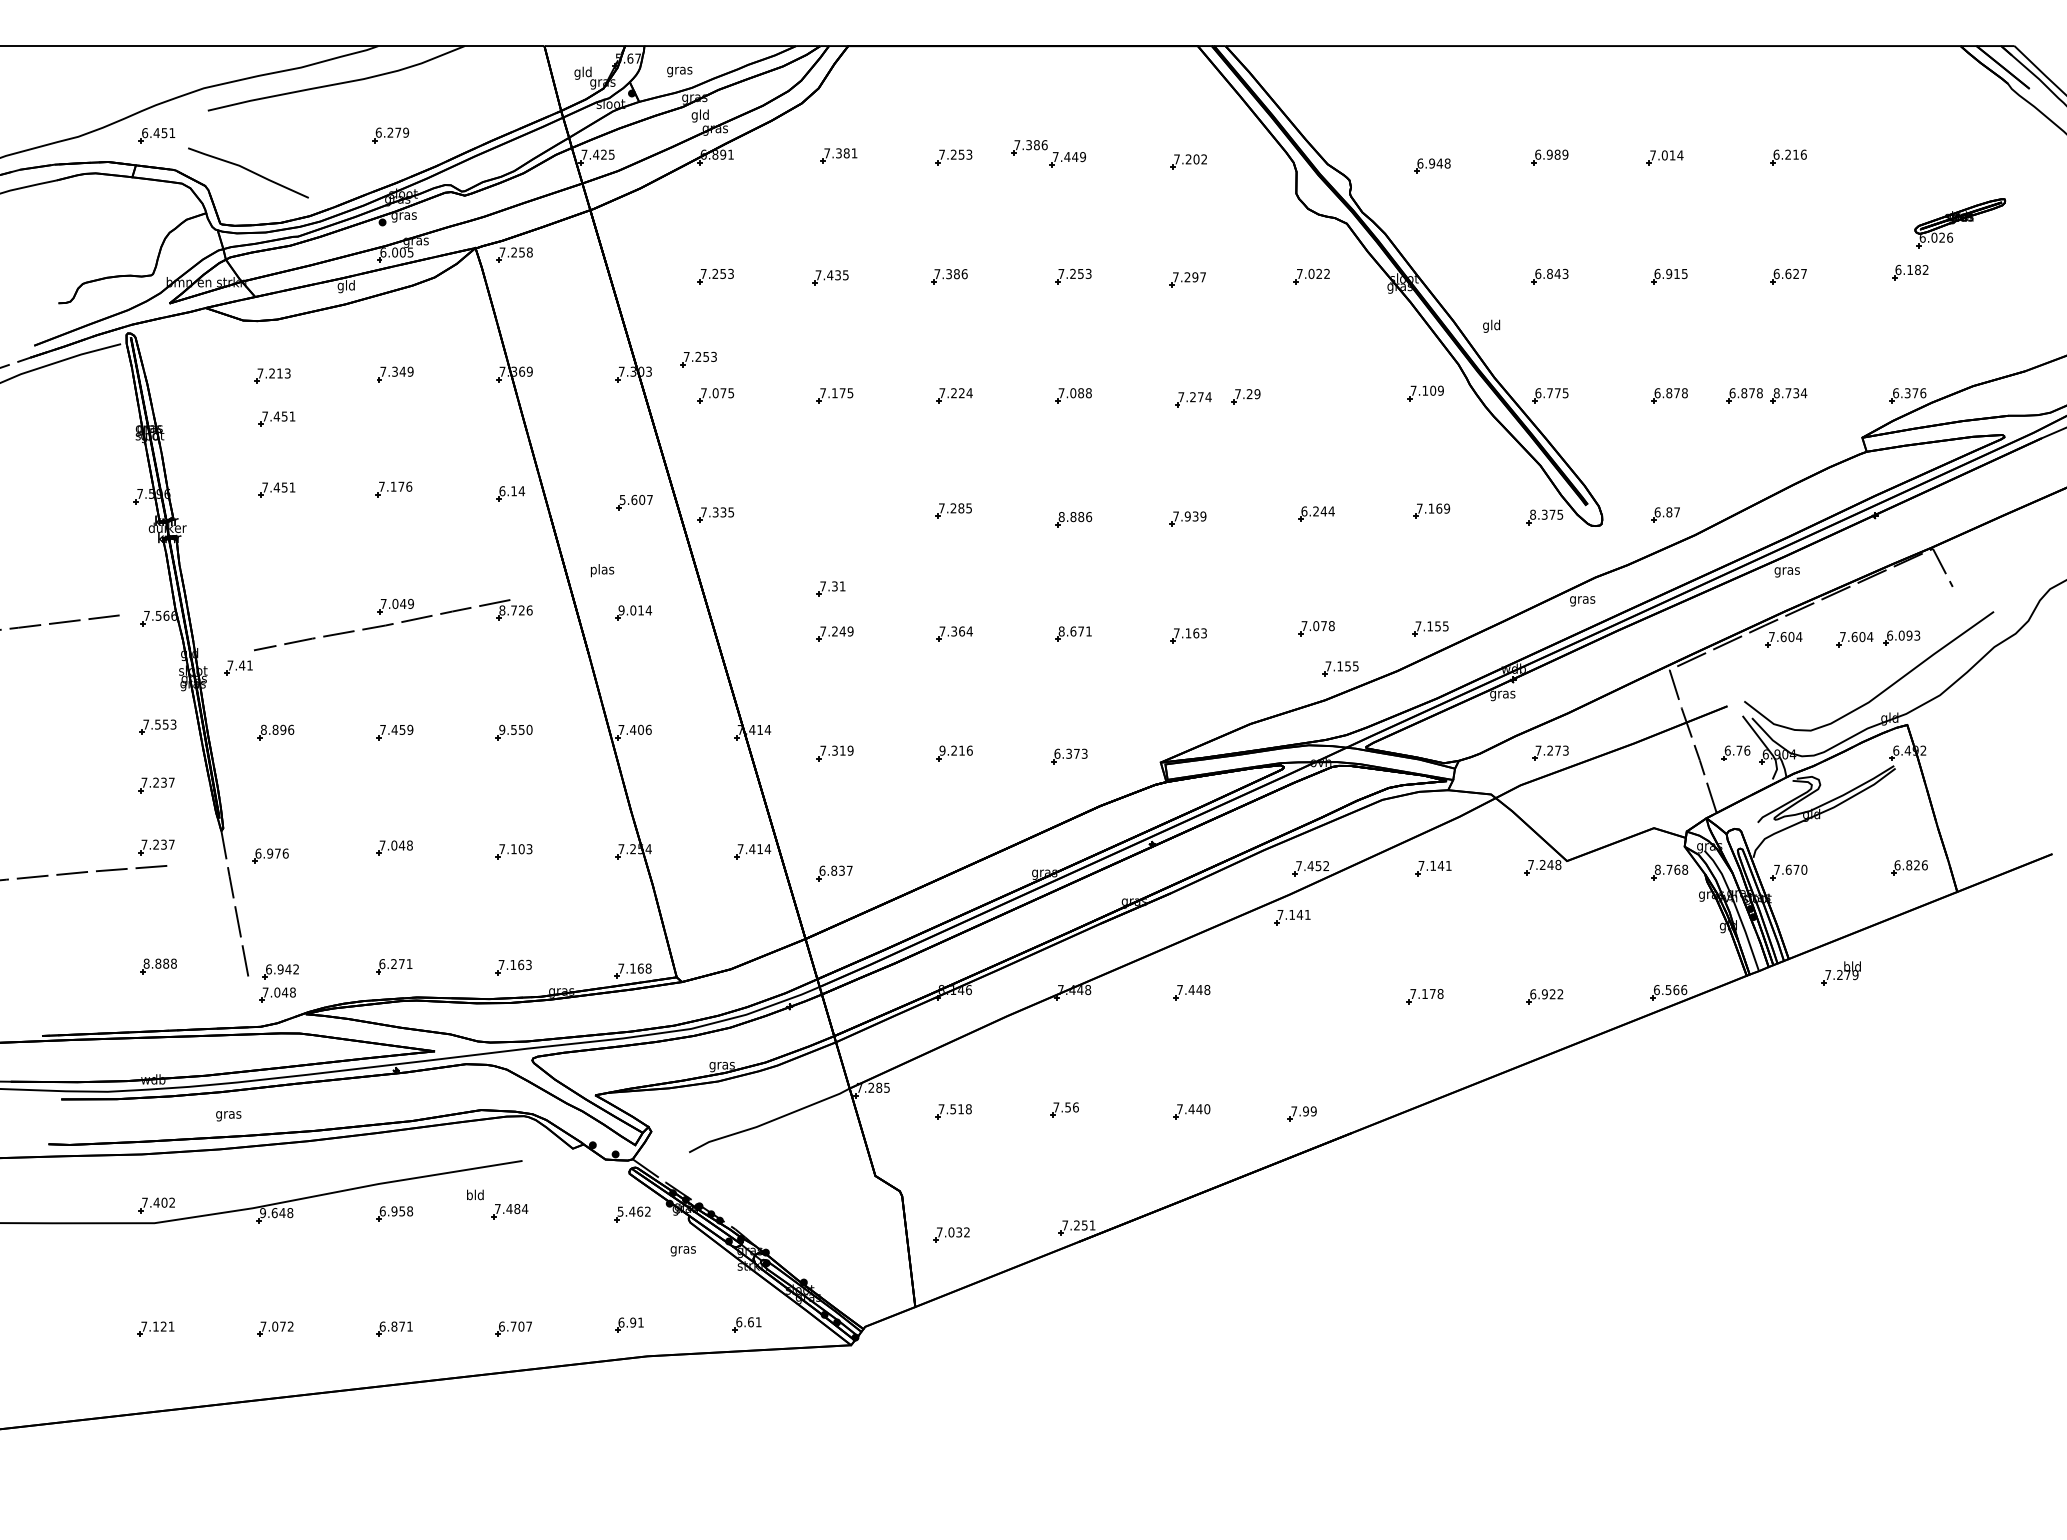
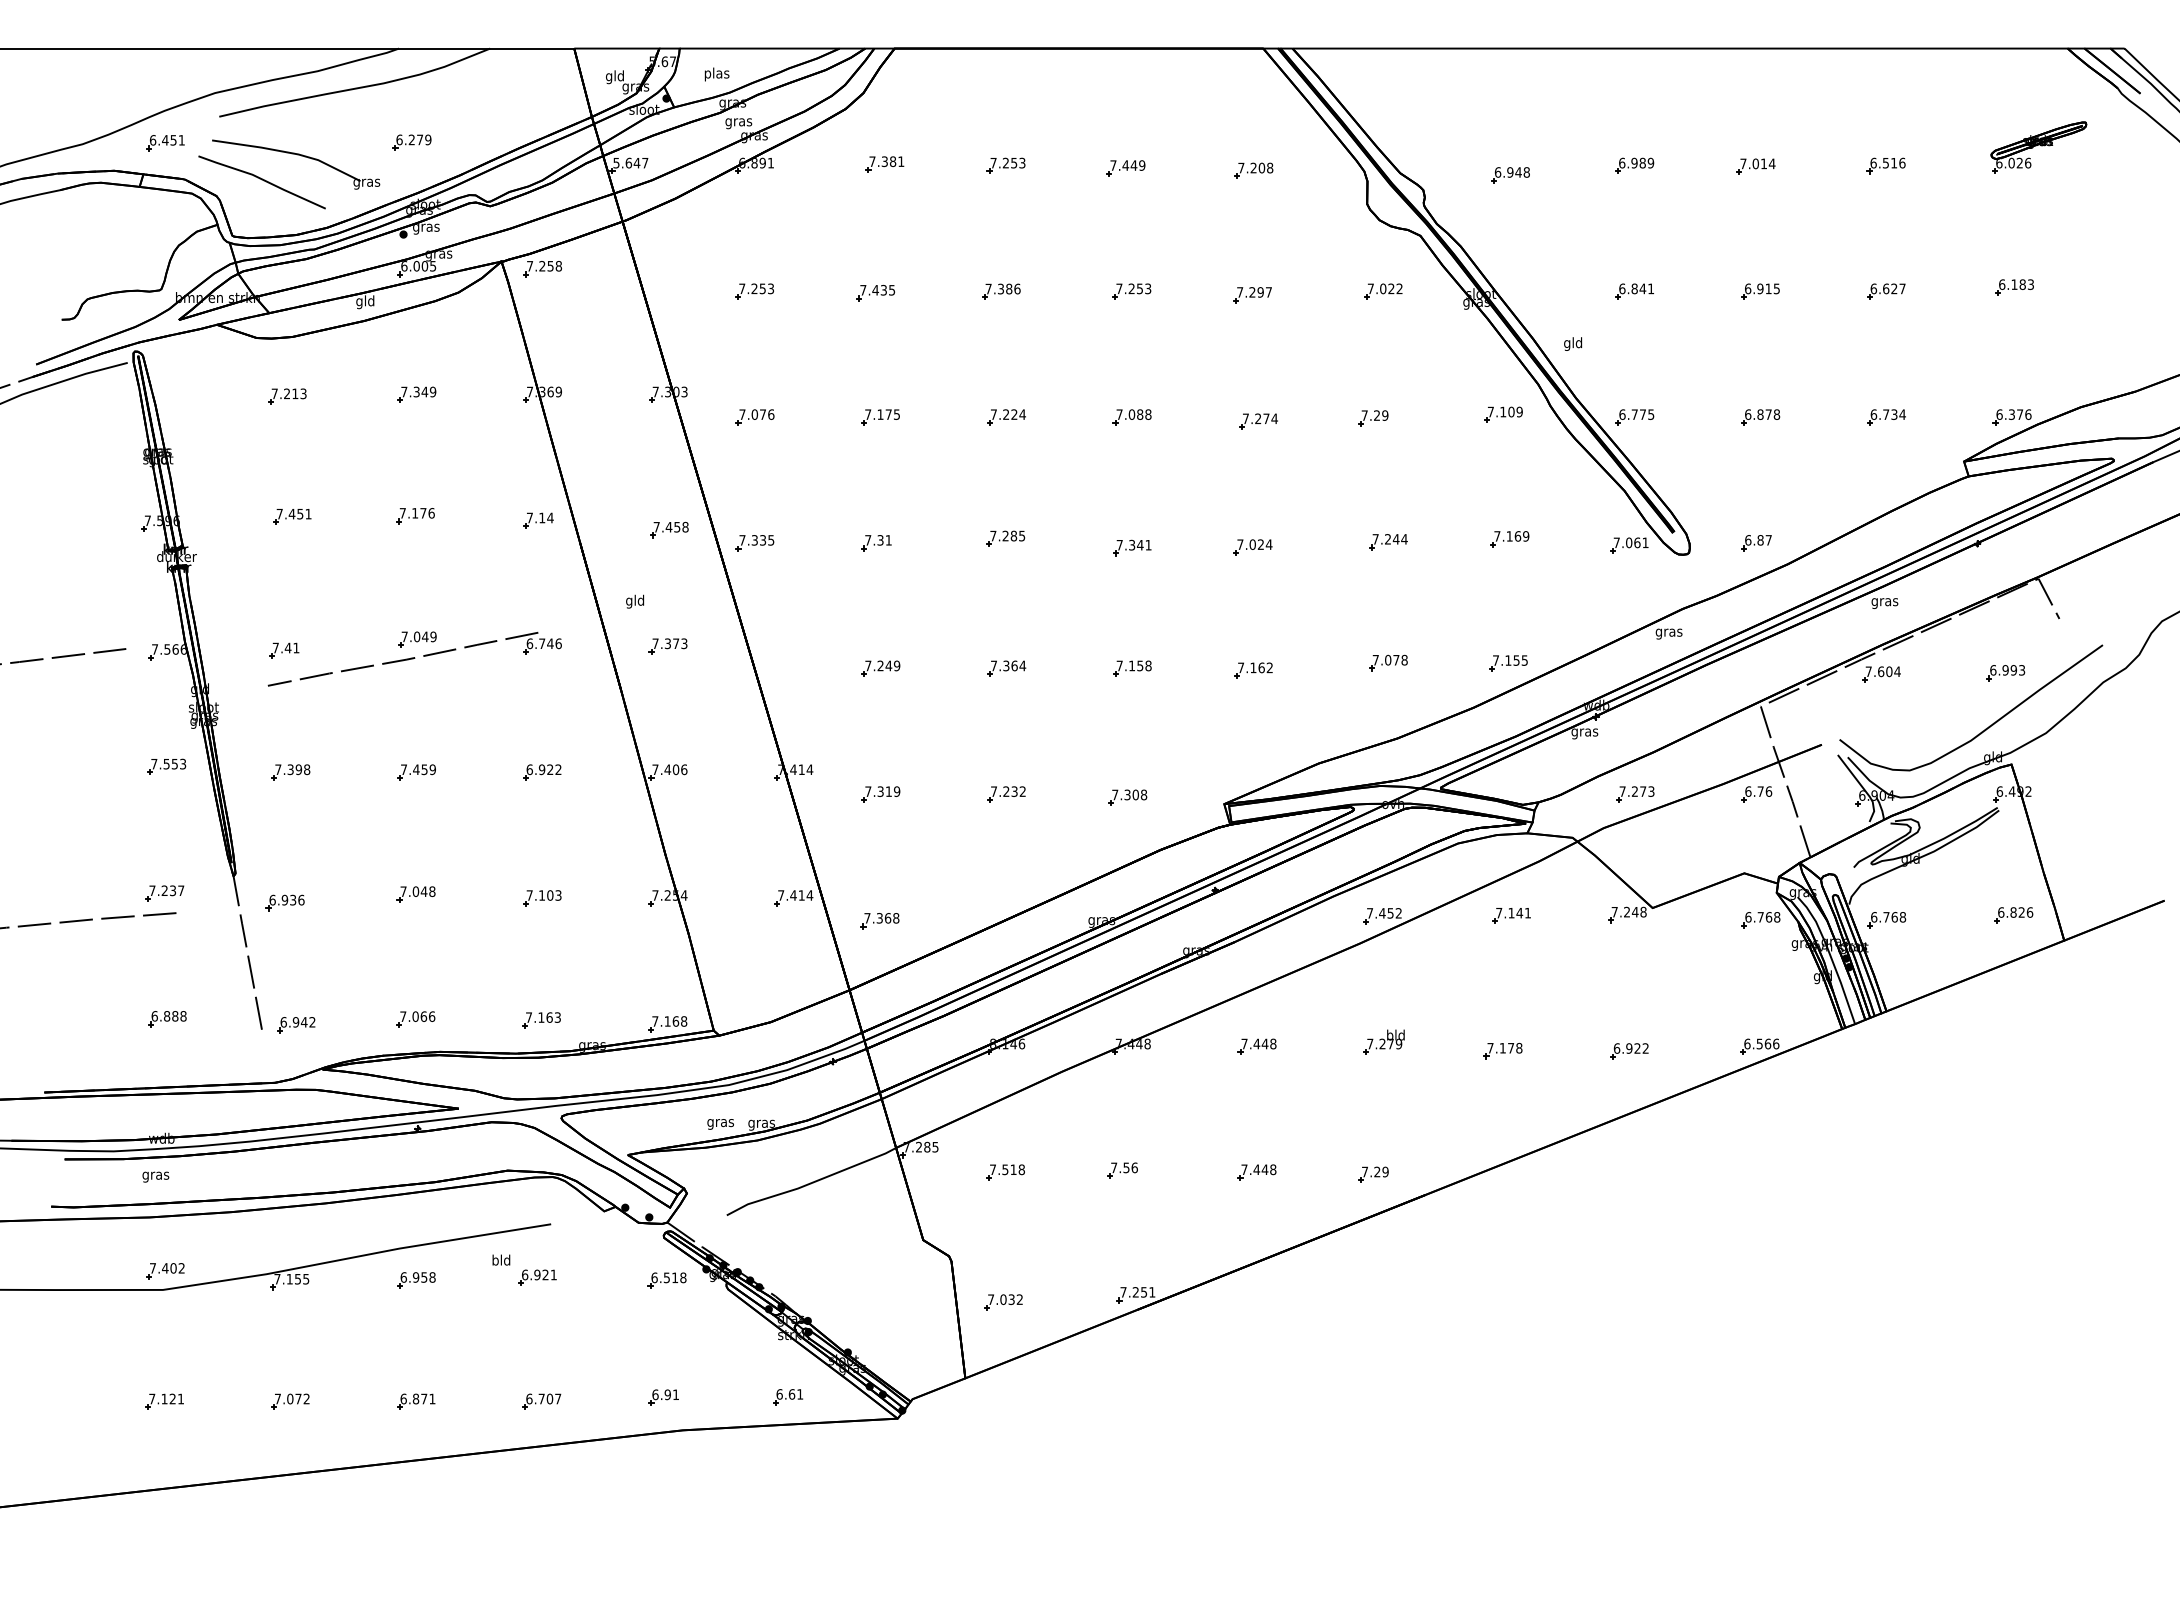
text: (679, 70) -> (716, 74), gras -> plas
text: (700, 115) -> (738, 121), gld -> gras
part: (281, 147) -> (296, 155), added
part: (1029, 147) -> (1085, 155), removed
text: (597, 154) -> (630, 162), 7.425 -> 5.647
text: (1787, 154) -> (1885, 162), 6.216 -> 6.516
text: (1204, 159) -> (1270, 168), 7.202 -> 7.208
part: (1960, 223) -> (2039, 148), moved
text: (1925, 269) -> (2030, 284), 6.182 -> 6.183
text: (1565, 273) -> (1651, 288), 6.843 -> 6.841
part: (698, 359) -> (736, 379), removed
text: (731, 393) -> (771, 414), 7.075 -> 7.076
text: (1776, 393) -> (1873, 414), 8.734 -> 6.734
part: (1744, 395) -> (1839, 417), removed
part: (1245, 396) -> (1372, 418), moved
part: (276, 418) -> (291, 441), removed
text: (502, 491) -> (530, 518), 6.14 -> 7.14
text: (635, 499) -> (670, 526), 5.607 -> 7.458
text: (1304, 511) -> (1375, 539), 6.244 -> 7.244
text: (1546, 514) -> (1631, 542), 8.375 -> 7.061
text: (1195, 516) -> (1260, 544), 7.939 -> 7.024
text: (1075, 517) -> (1134, 545), 8.886 -> 7.341
text: (602, 570) -> (635, 601), plas -> gld
part: (830, 588) -> (875, 542), moved
text: (512, 610) -> (540, 643), 8.726 -> 6.746
text: (635, 610) -> (670, 643), 9.014 -> 7.373
text: (1074, 631) -> (1133, 665), 8.671 -> 7.158
text: (1203, 633) -> (1269, 668), 7.163 -> 7.162
text: (1901, 635) -> (2005, 670), 6.093 -> 6.993
part: (1854, 639) -> (1955, 674), removed
part: (238, 667) -> (284, 650), moved
part: (1340, 668) -> (1413, 704), removed
text: (277, 729) -> (292, 769), 8.896 -> 7.398
text: (515, 729) -> (543, 769), 9.550 -> 6.922
text: (955, 750) -> (1007, 791), 9.216 -> 7.232
part: (1735, 752) -> (1756, 793), moved
text: (1070, 753) -> (1129, 794), 6.373 -> 7.308
part: (156, 785) -> (165, 828), removed
text: (277, 853) -> (292, 900), 6.976 -> 6.936
text: (1657, 869) -> (1748, 916), 8.768 -> 6.768
text: (1790, 869) -> (1888, 916), 7.670 -> 6.768
text: (835, 870) -> (881, 917), 6.837 -> 7.368
part: (1292, 917) -> (1363, 967), removed
text: (146, 963) -> (154, 1016), 8.888 -> 6.888
text: (395, 964) -> (417, 1017), 6.271 -> 7.066
part: (1840, 973) -> (1383, 1042), moved
part: (277, 994) -> (292, 1048), removed
text: (1207, 1109) -> (1273, 1170), 7.440 -> 7.448
text: (1305, 1111) -> (1376, 1172), 7.99 -> 7.29
text: (228, 1116) -> (155, 1177), moved
text: (511, 1208) -> (539, 1274), 7.484 -> 6.921
text: (633, 1211) -> (668, 1277), 5.462 -> 6.518
text: (276, 1213) -> (291, 1279), 9.648 -> 7.155
text: (682, 1251) -> (719, 1124), moved

